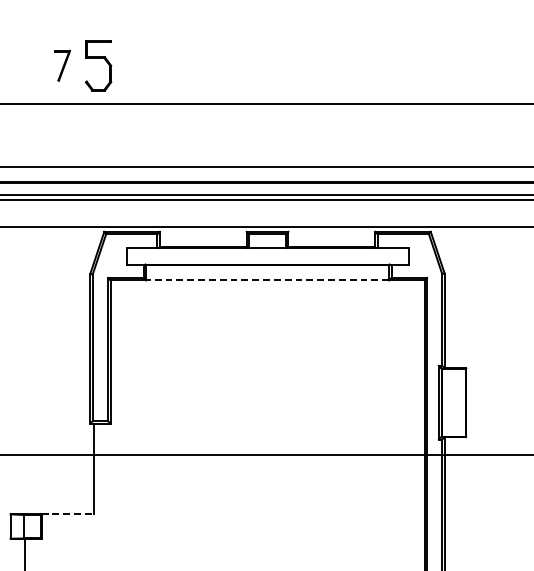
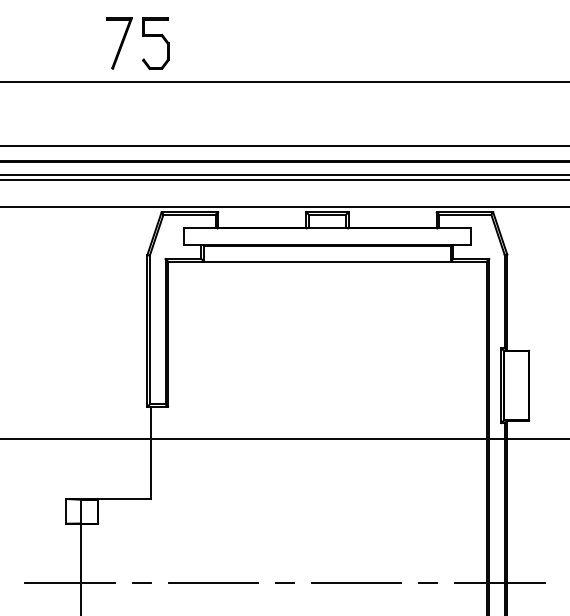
part: (62, 65) -> (119, 43), size x1.67
line: (266, 280) -> (326, 261), dashed -> solid
line: (67, 514) -> (124, 499), dashed -> solid

